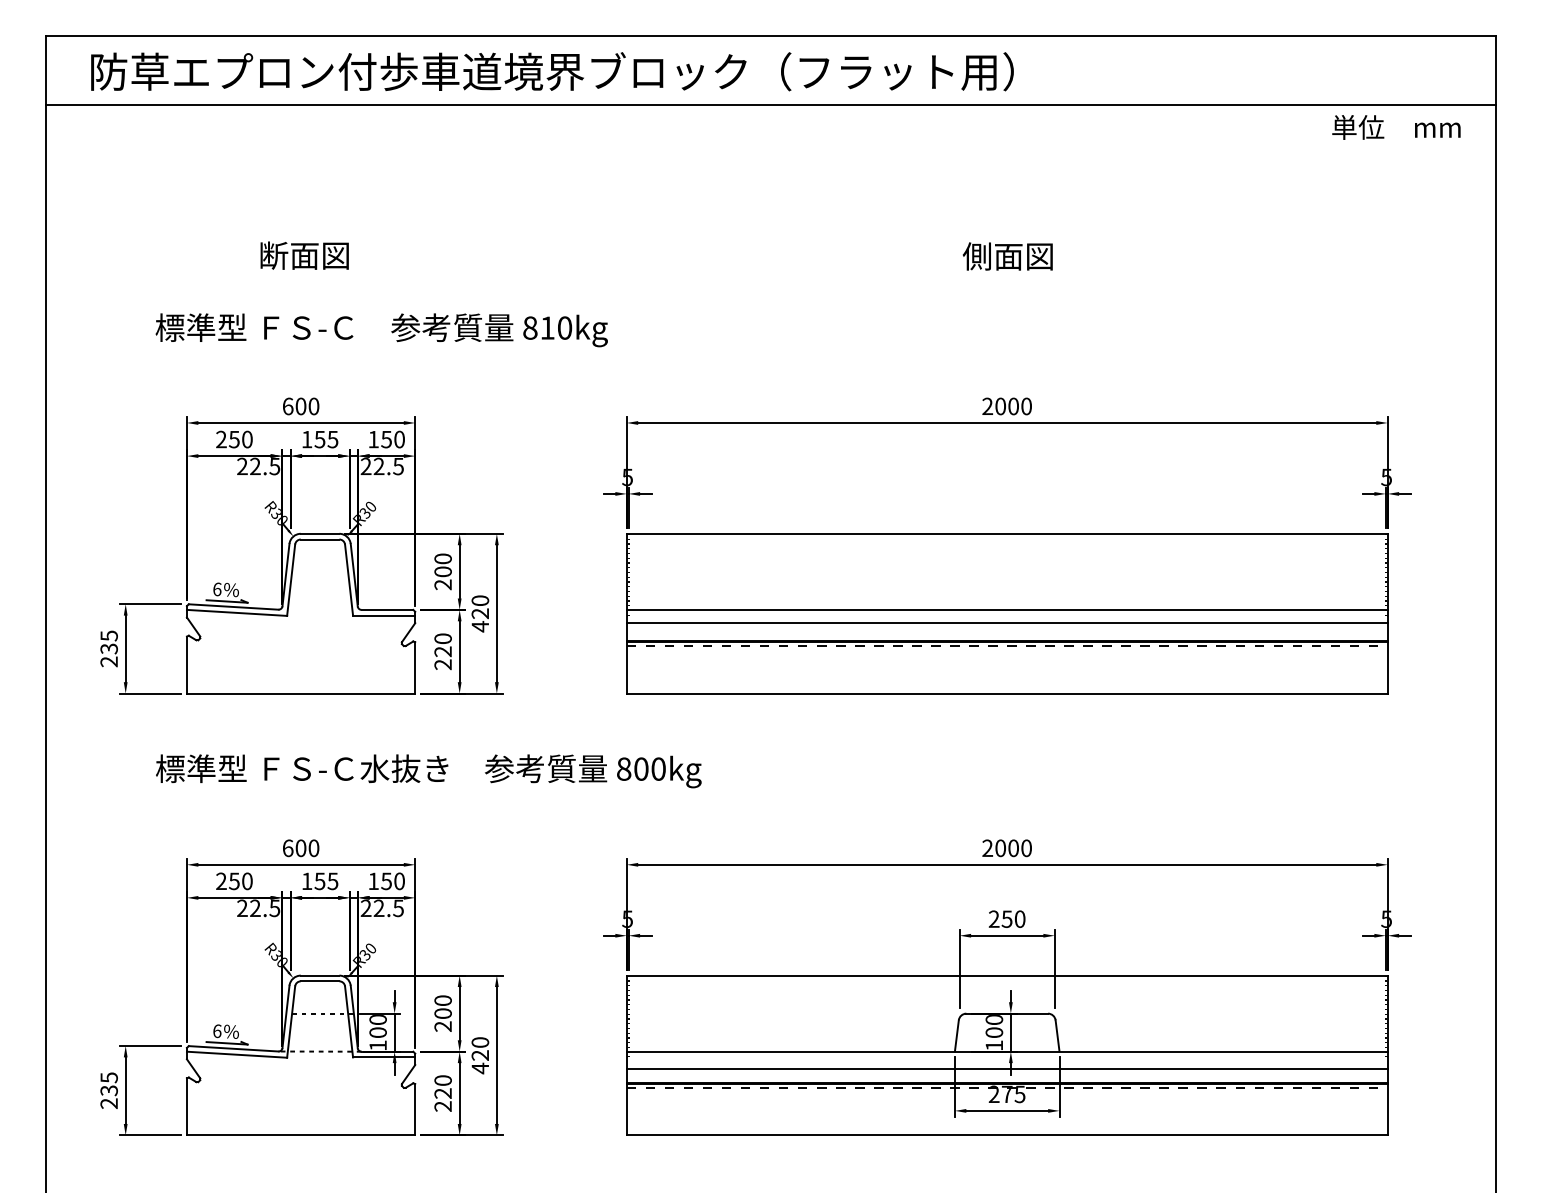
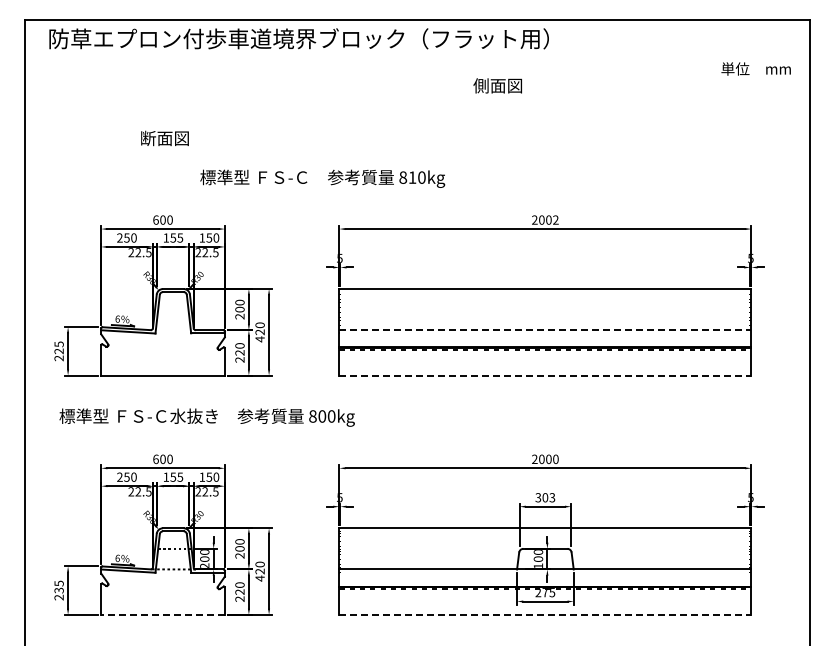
line: (771, 104) -> (417, 56), removed
text: (1007, 255) -> (497, 85), moved
text: (381, 329) -> (322, 178), moved
text: (1025, 405) -> (555, 219), 2000 -> 2002
line: (1007, 610) -> (545, 330), solid -> dashed
line: (1007, 623) -> (545, 337), removed
text: (109, 649) -> (59, 351), 235 -> 225
line: (1007, 693) -> (545, 375), solid -> dashed
text: (427, 771) -> (206, 417), moved
text: (1007, 918) -> (545, 497), 250 -> 303
text: (377, 1044) -> (204, 565), 100 -> 200
line: (1007, 1068) -> (545, 578), removed
line: (301, 1134) -> (163, 614), solid -> dashed
line: (1007, 1134) -> (545, 614), solid -> dashed

